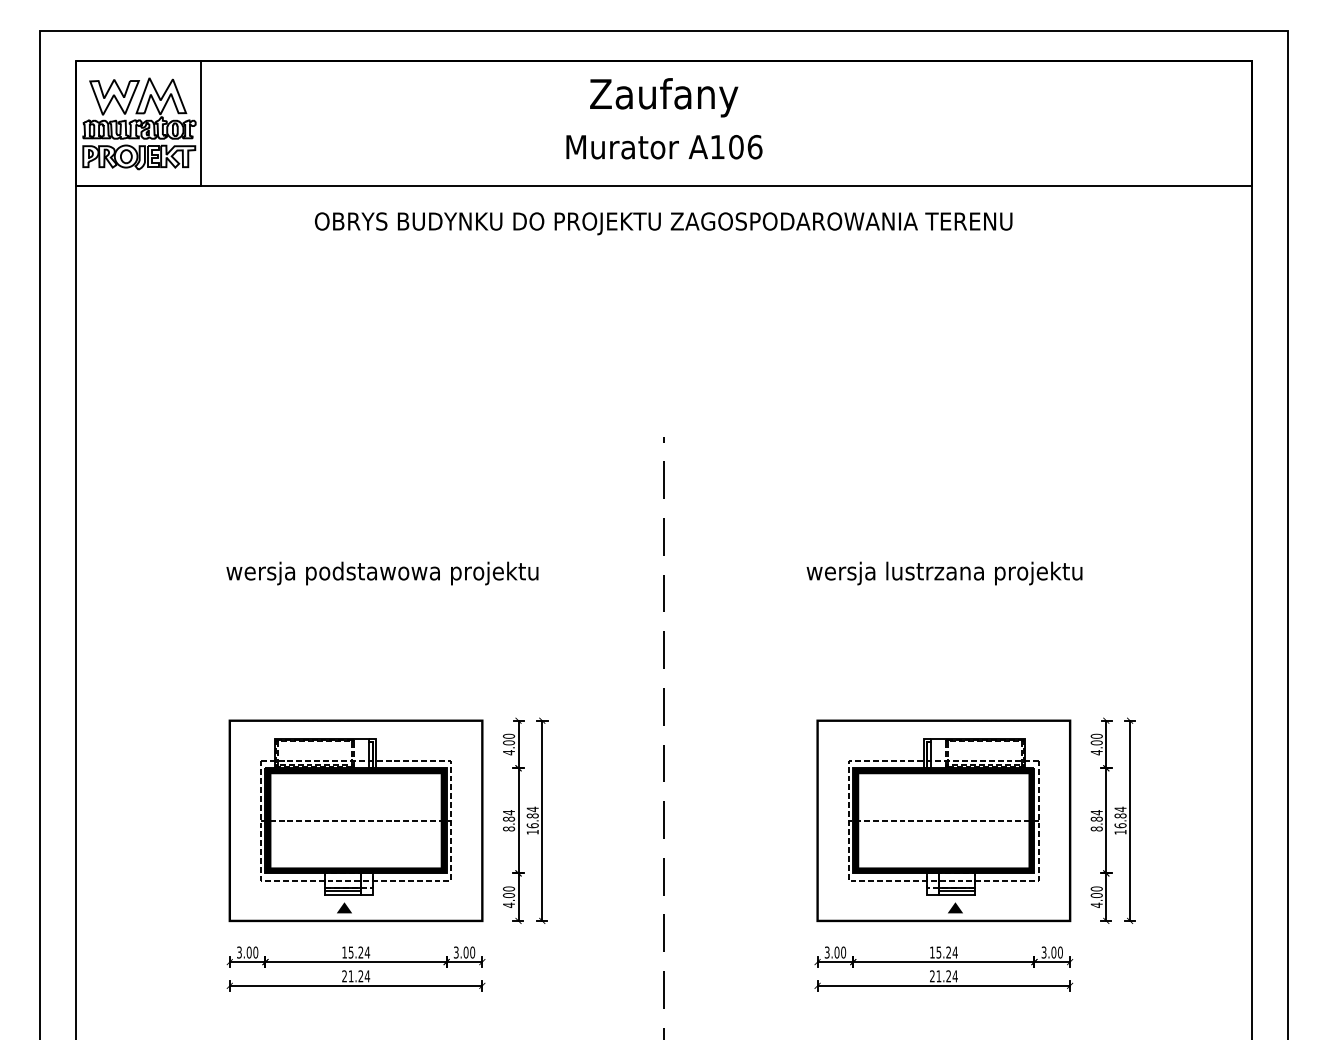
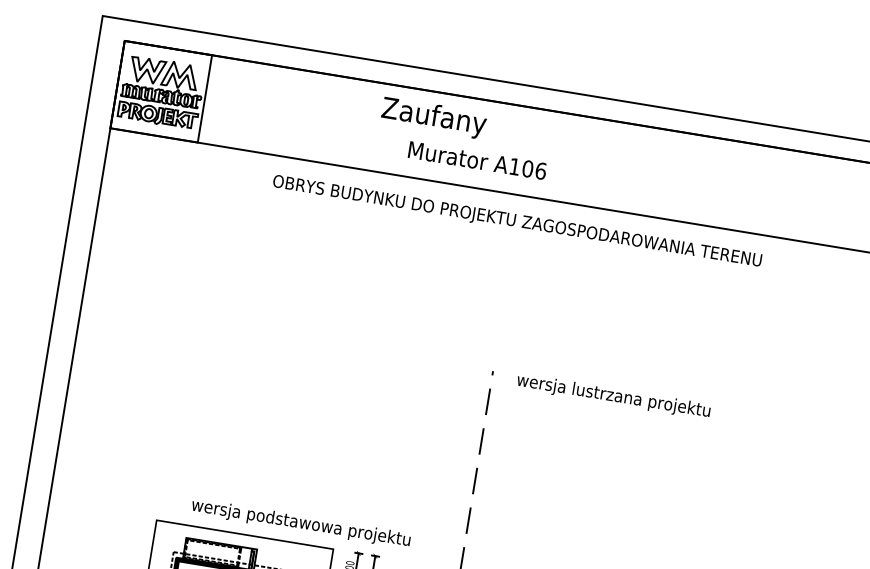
text: (664, 97) -> (434, 117), moved
text: (664, 147) -> (477, 160), moved
text: (382, 573) -> (301, 523), moved
text: (944, 573) -> (613, 396), moved

